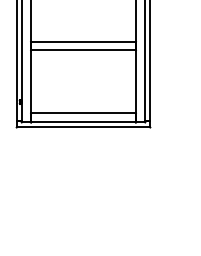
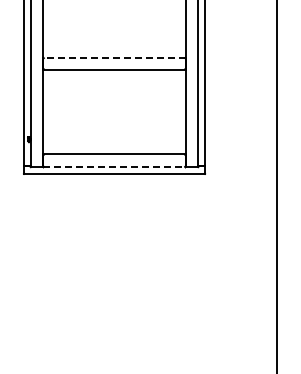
line: (83, 41) -> (114, 57), solid -> dashed
line: (84, 122) -> (115, 167), solid -> dashed

